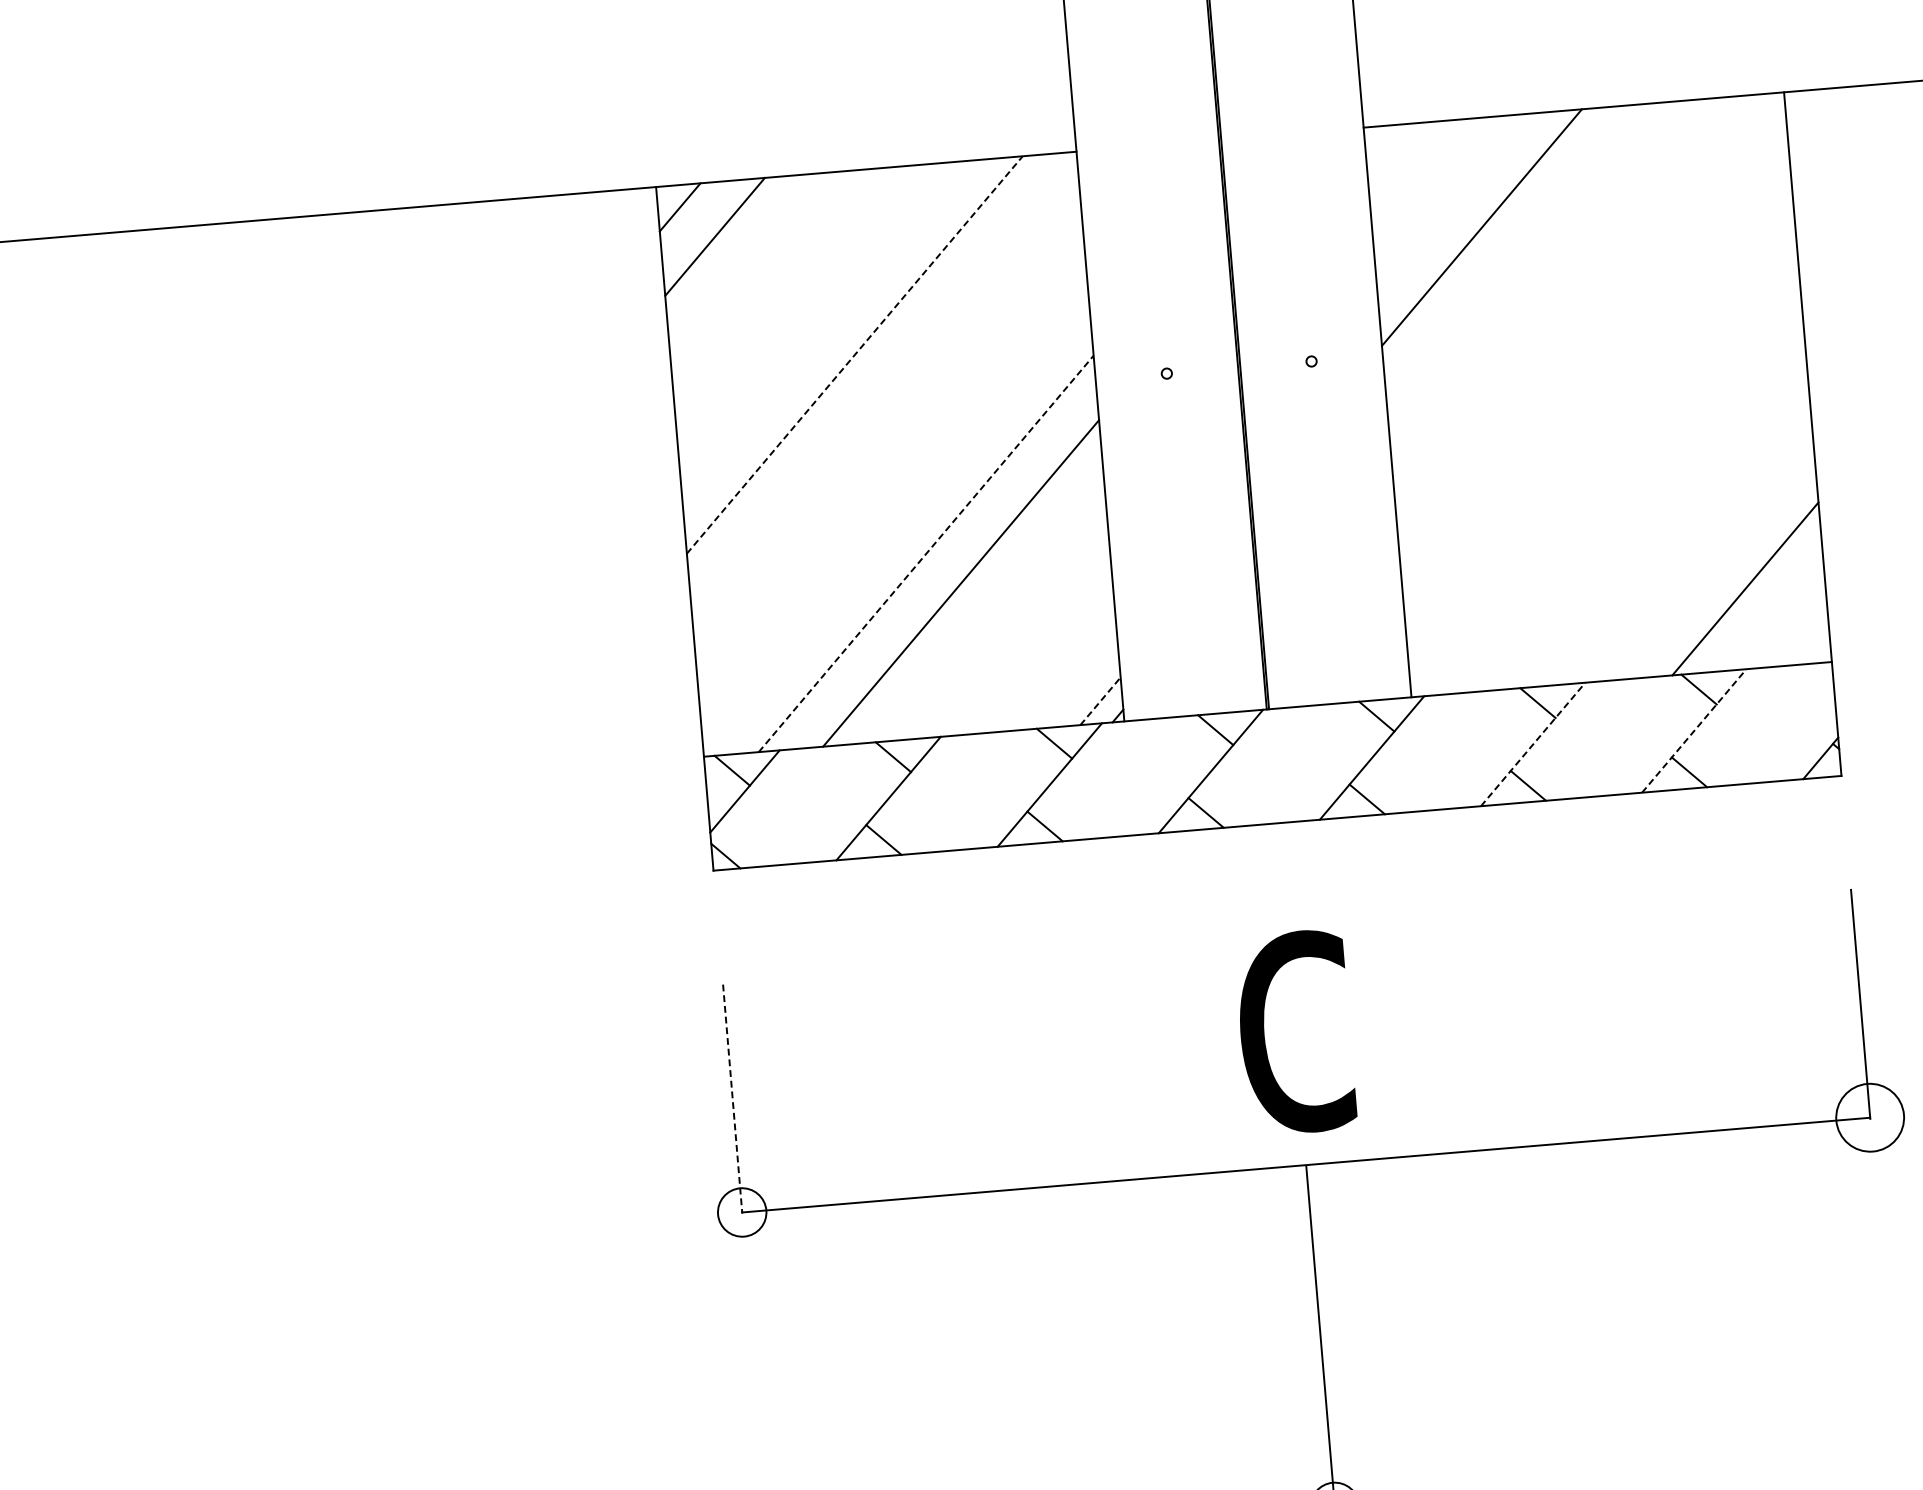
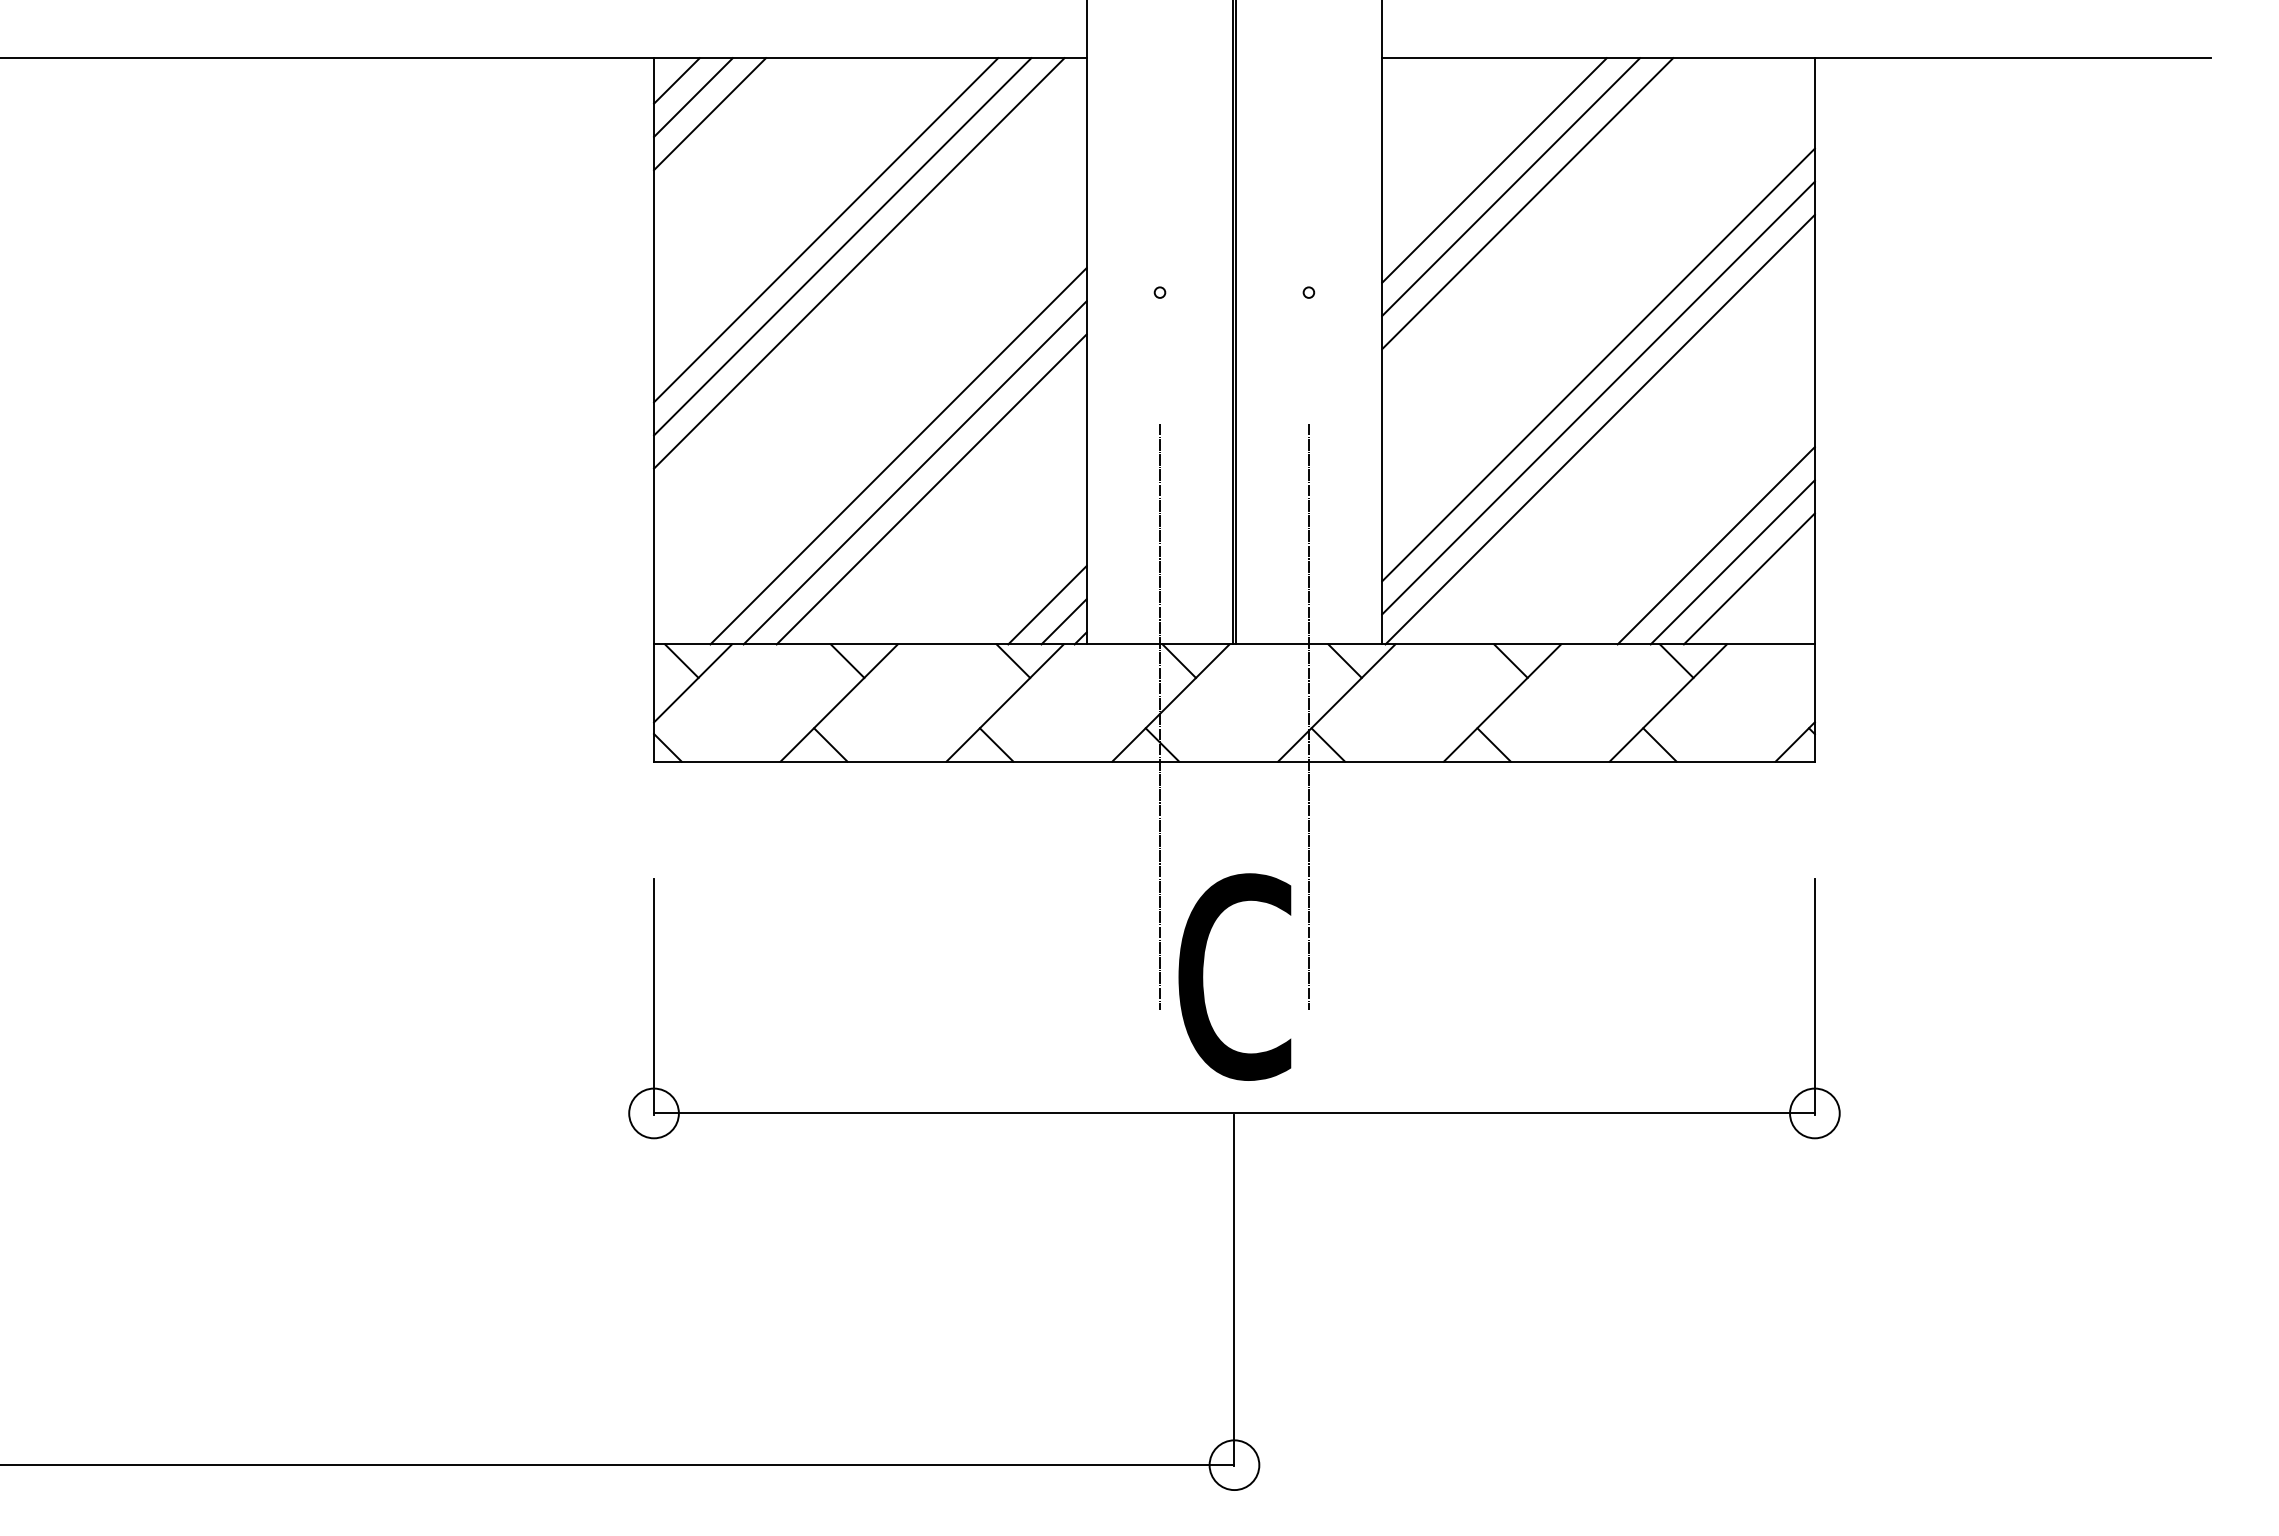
line: (697, 222) -> (693, 97), added
line: (1499, 242) -> (1511, 187), added
line: (1516, 257) -> (1527, 203), added
line: (837, 340) -> (826, 230), added
line: (854, 354) -> (842, 246), dashed -> solid
line: (872, 369) -> (859, 263), added
line: (1598, 407) -> (1598, 364), added
line: (1601, 439) -> (1598, 397), added
line: (1605, 470) -> (1599, 429), added
line: (926, 553) -> (898, 455), dashed -> solid
line: (942, 568) -> (914, 472), added
line: (1727, 573) -> (1715, 545), added
line: (1762, 603) -> (1748, 578), added
line: (1082, 685) -> (1047, 604), added
line: (1100, 700) -> (1064, 621), dashed -> solid
line: (1694, 731) -> (1668, 703), dashed -> solid
line: (1533, 744) -> (1502, 703), dashed -> solid
line: (1345, 773) -> (1308, 716), added
line: (1201, 785) -> (1160, 716), added
line: (733, 1098) -> (654, 996), dashed -> solid
circle: (1869, 1117) -> (1814, 1113), size x0.71

